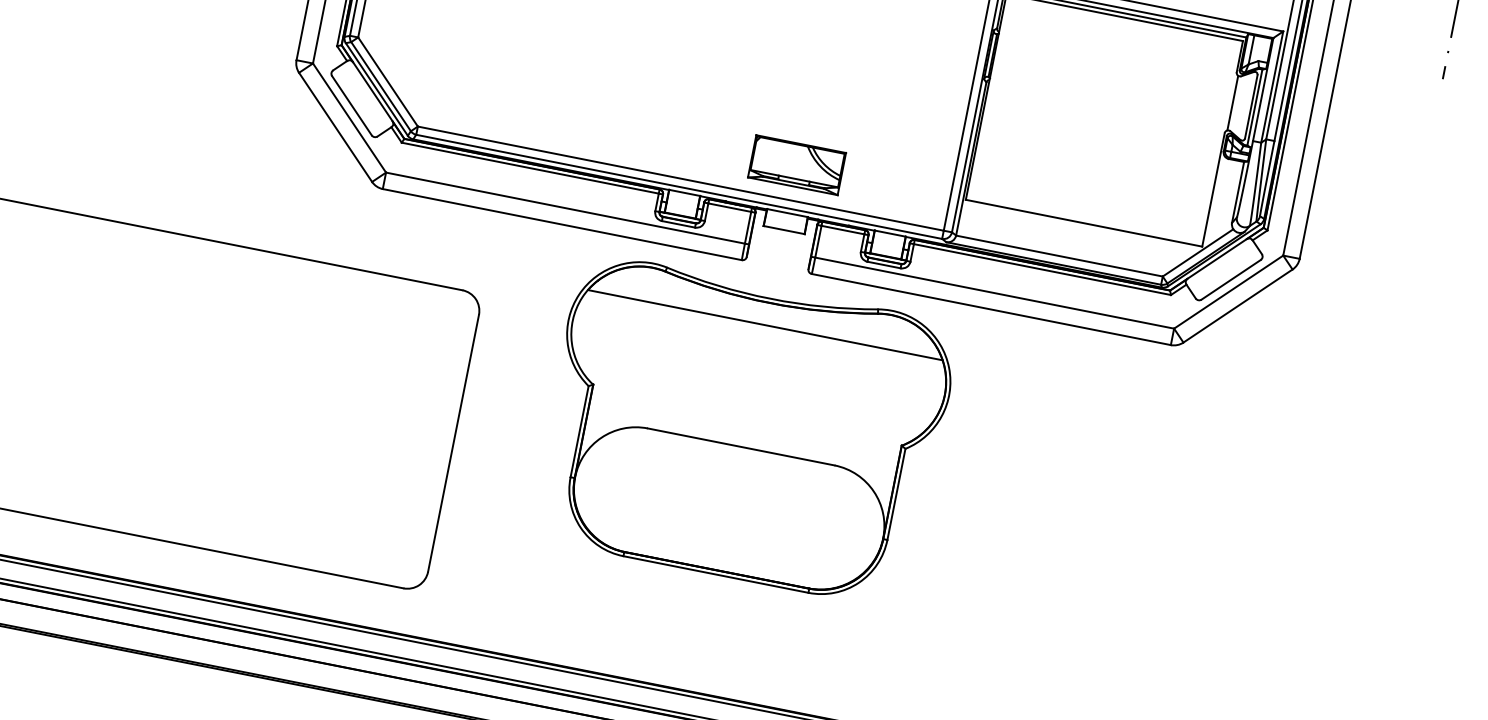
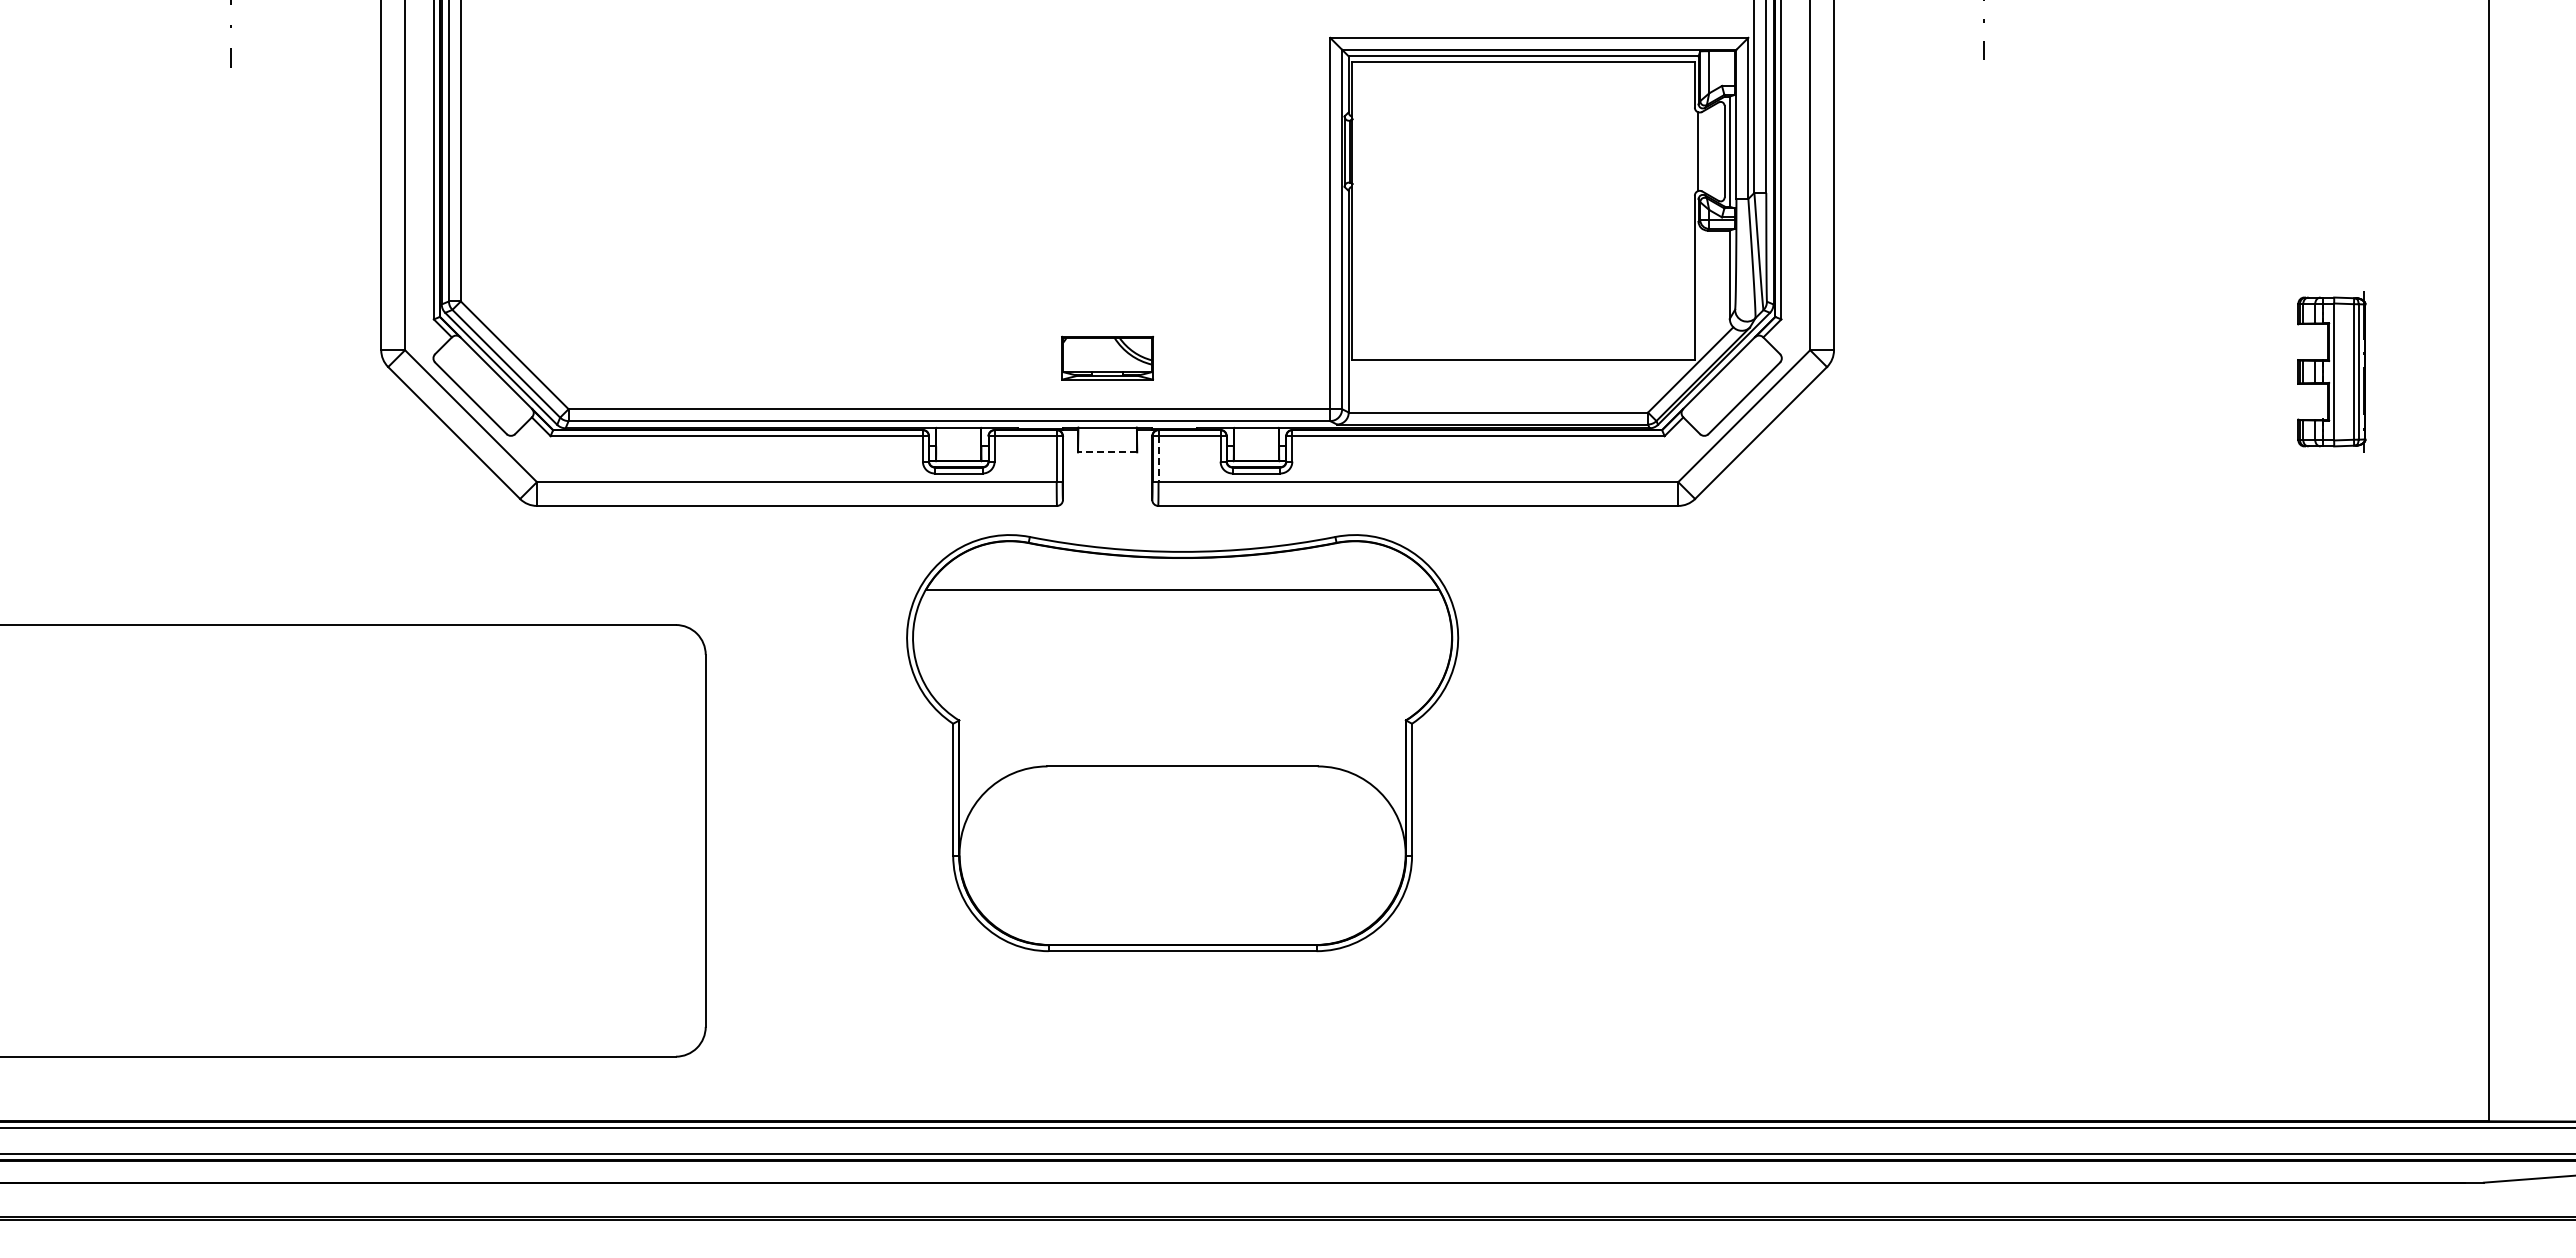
part: (797, 164) -> (1107, 357), size x0.7
line: (784, 230) -> (1107, 452), solid -> dashed
line: (818, 241) -> (1158, 459), solid -> dashed
part: (744, 431) -> (1182, 743), moved

